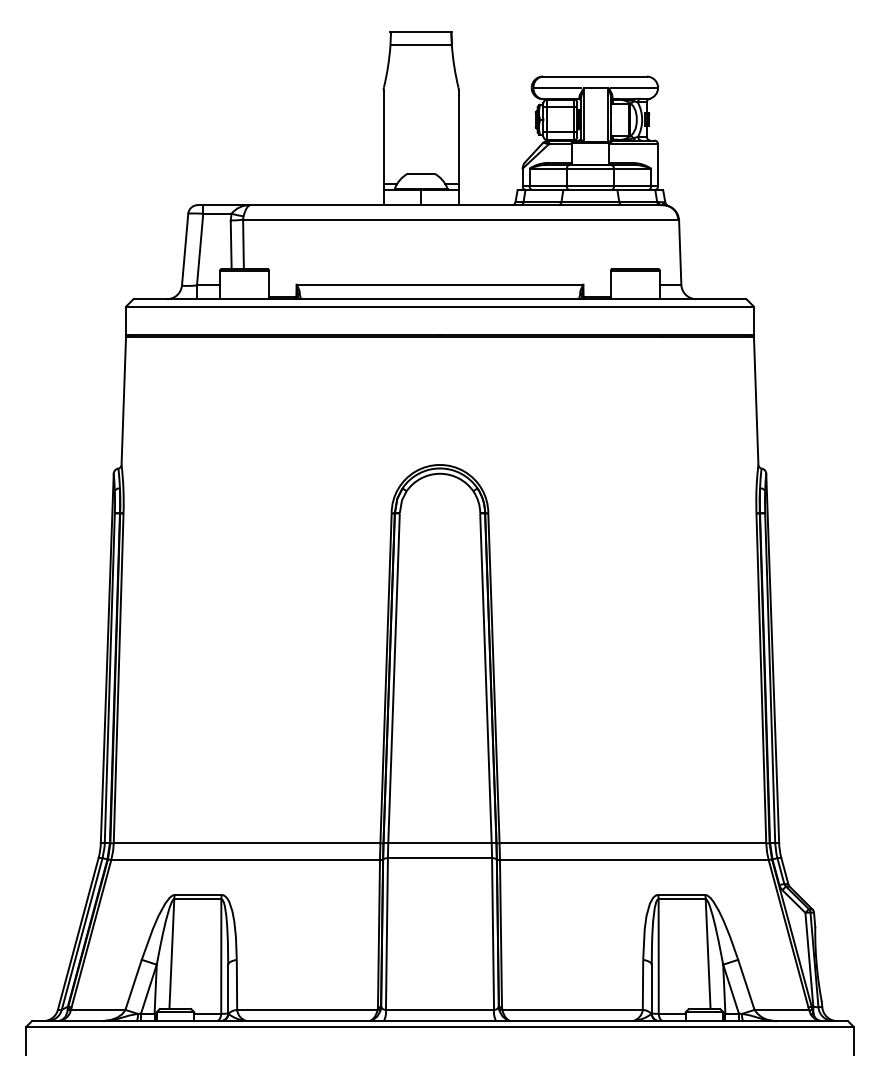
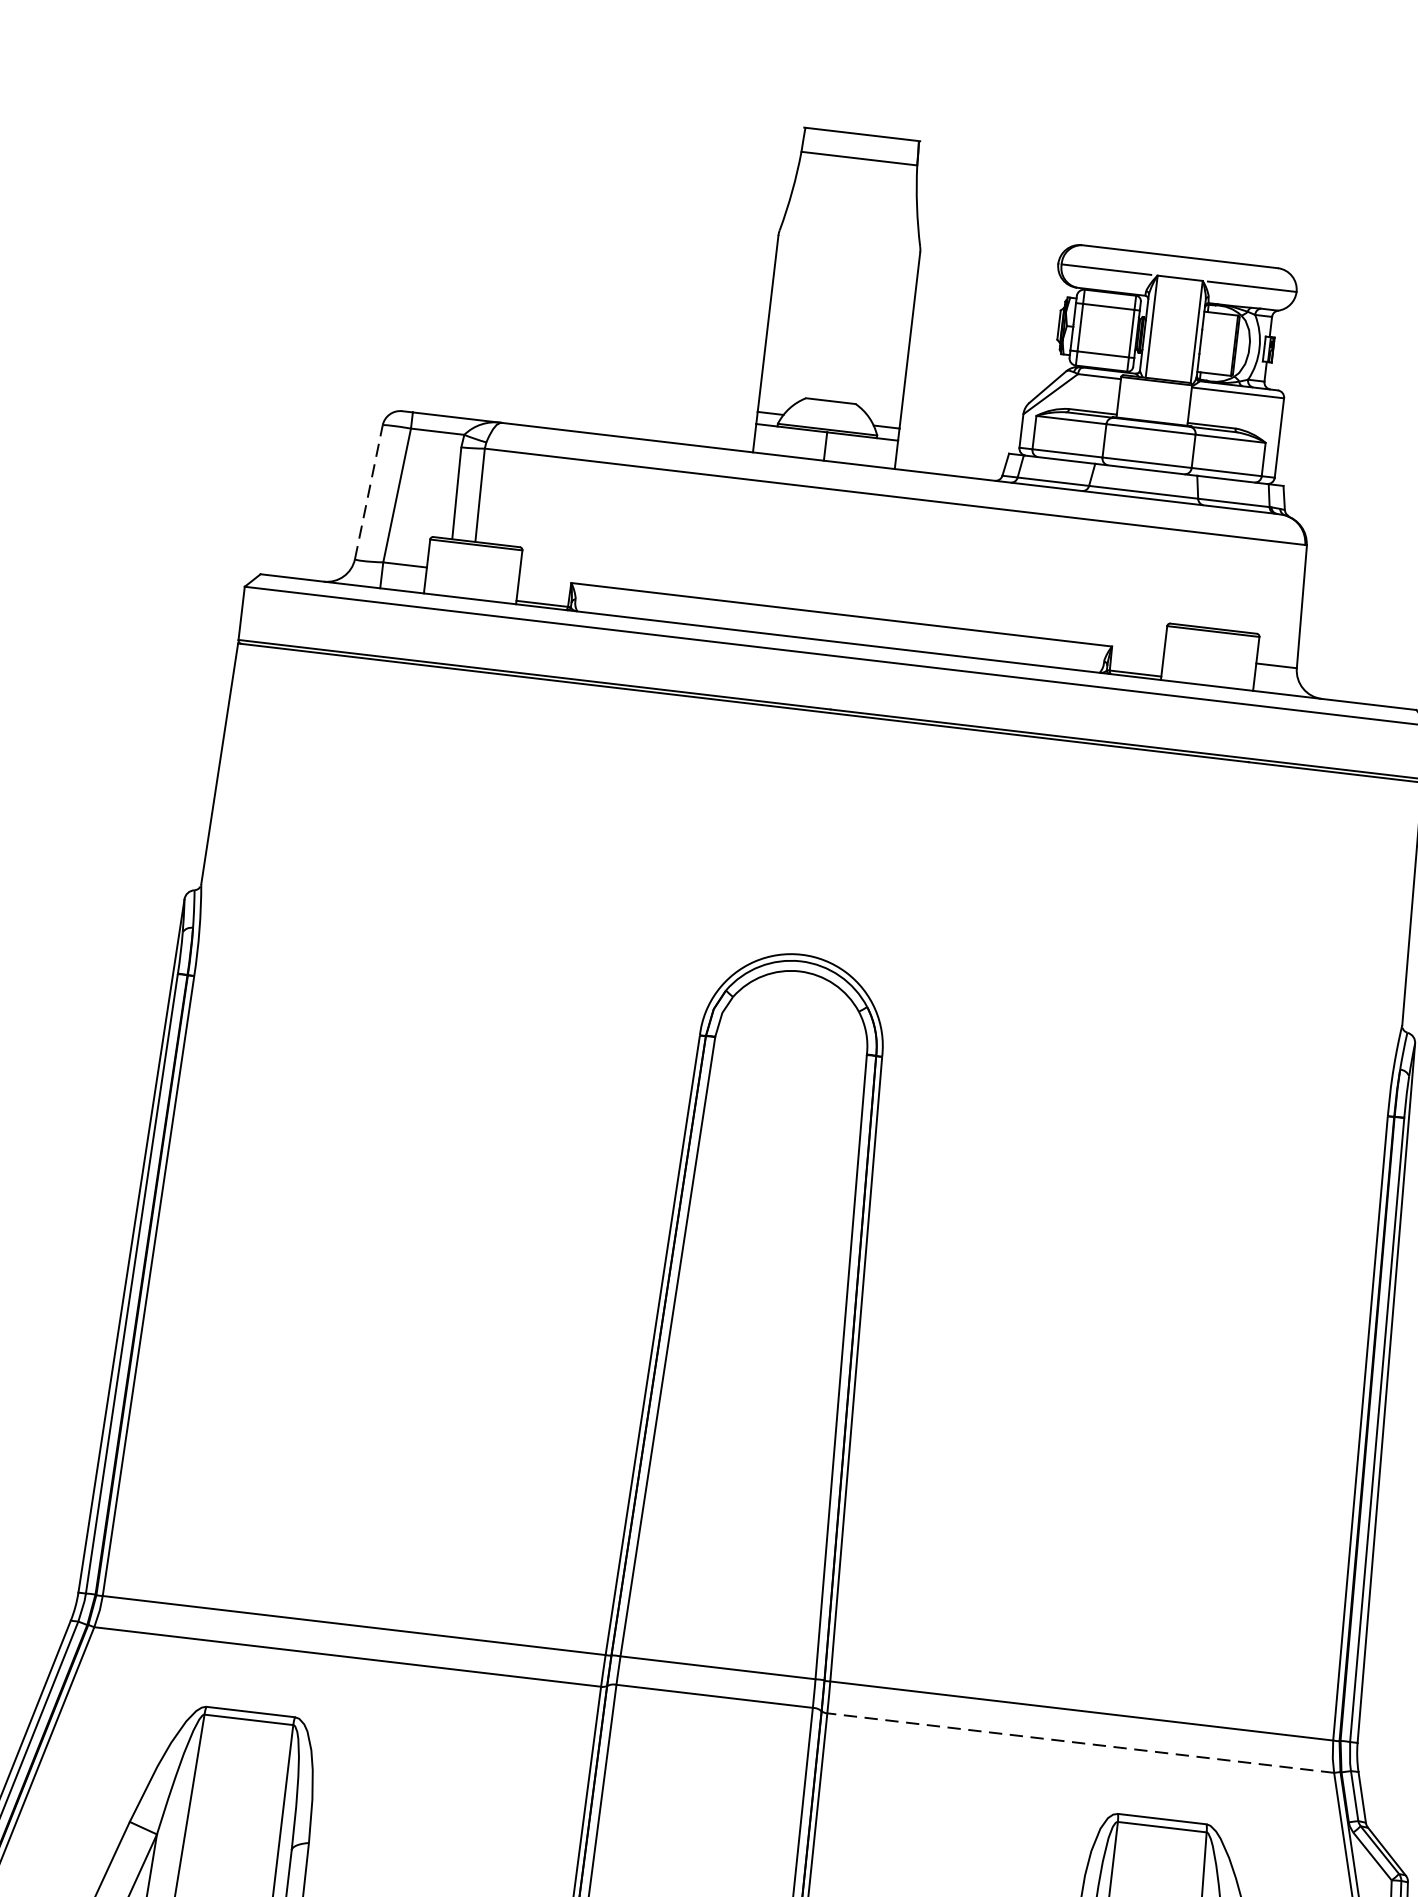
line: (185, 249) -> (369, 492), solid -> dashed
line: (633, 860) -> (1079, 1743), solid -> dashed

